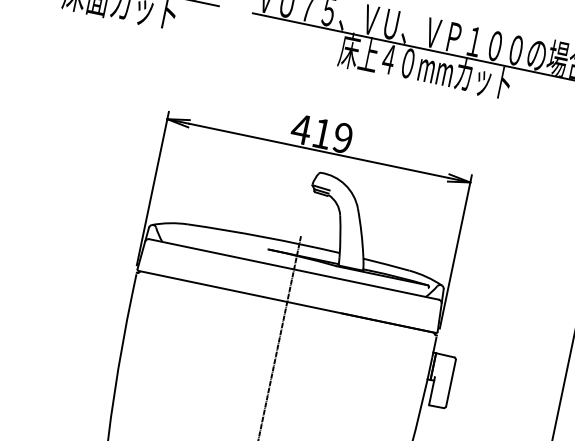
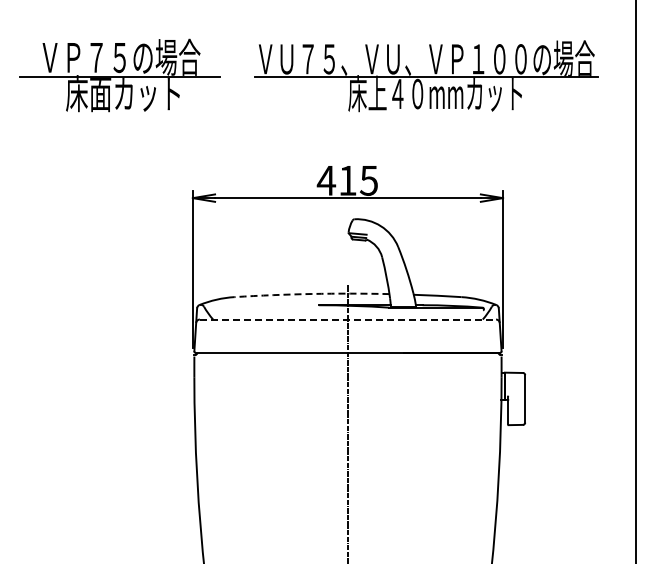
text: (342, 137) -> (368, 180), 419 -> 415
arc: (263, 236) -> (311, 293), solid -> dashed
line: (294, 269) -> (348, 319), solid -> dashed

